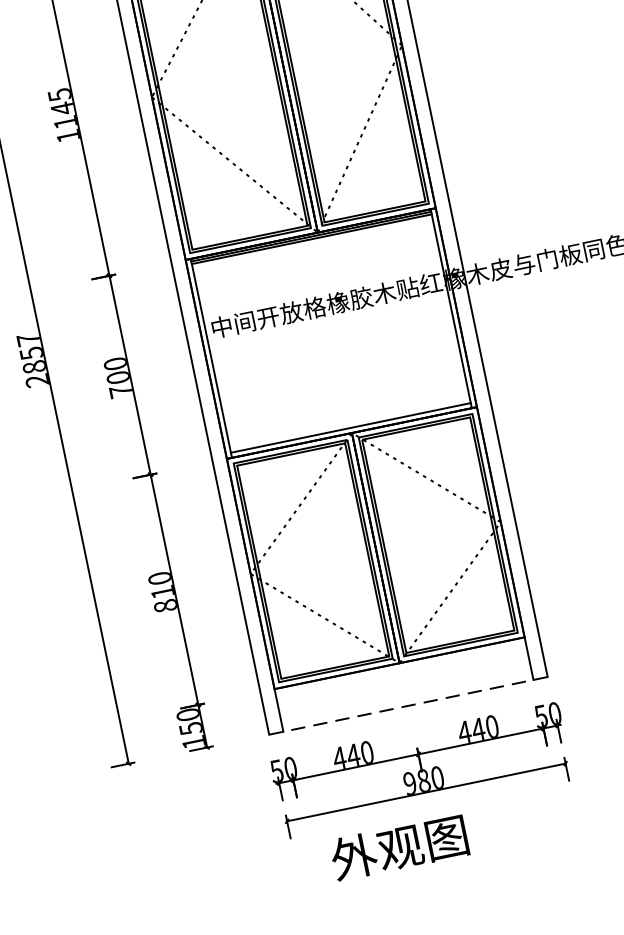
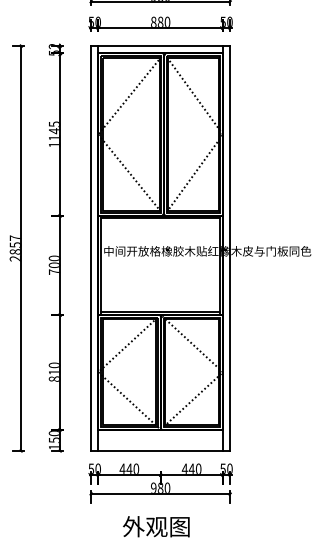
line: (409, 704) -> (161, 450), dashed -> solid
text: (399, 847) -> (156, 526), moved

